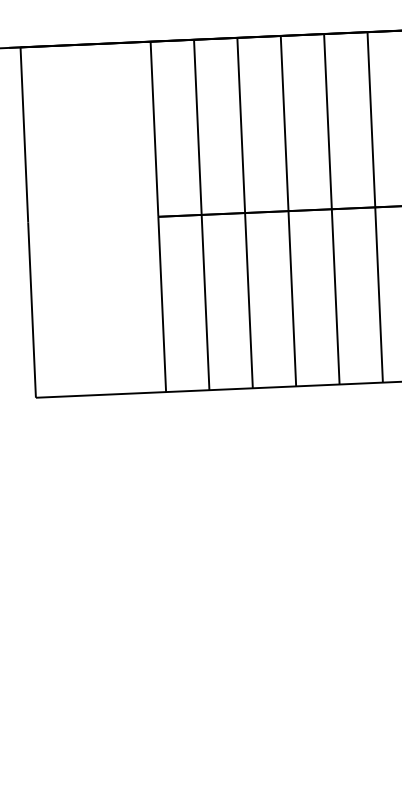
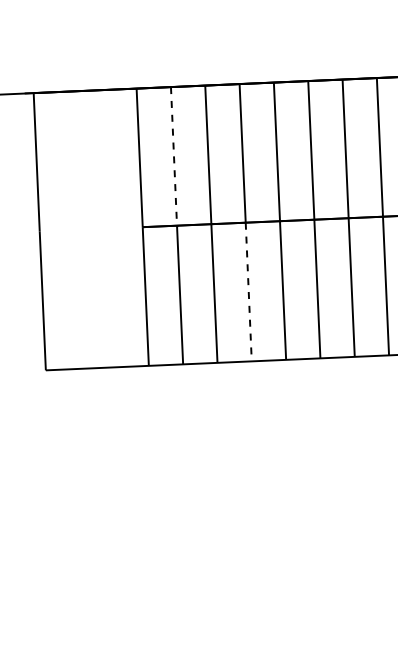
line: (198, 127) -> (174, 156), solid -> dashed
line: (292, 299) -> (248, 292), solid -> dashed

